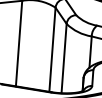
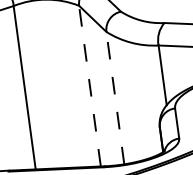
line: (52, 49) -> (89, 85), solid -> dashed
line: (64, 58) -> (116, 97), solid -> dashed

